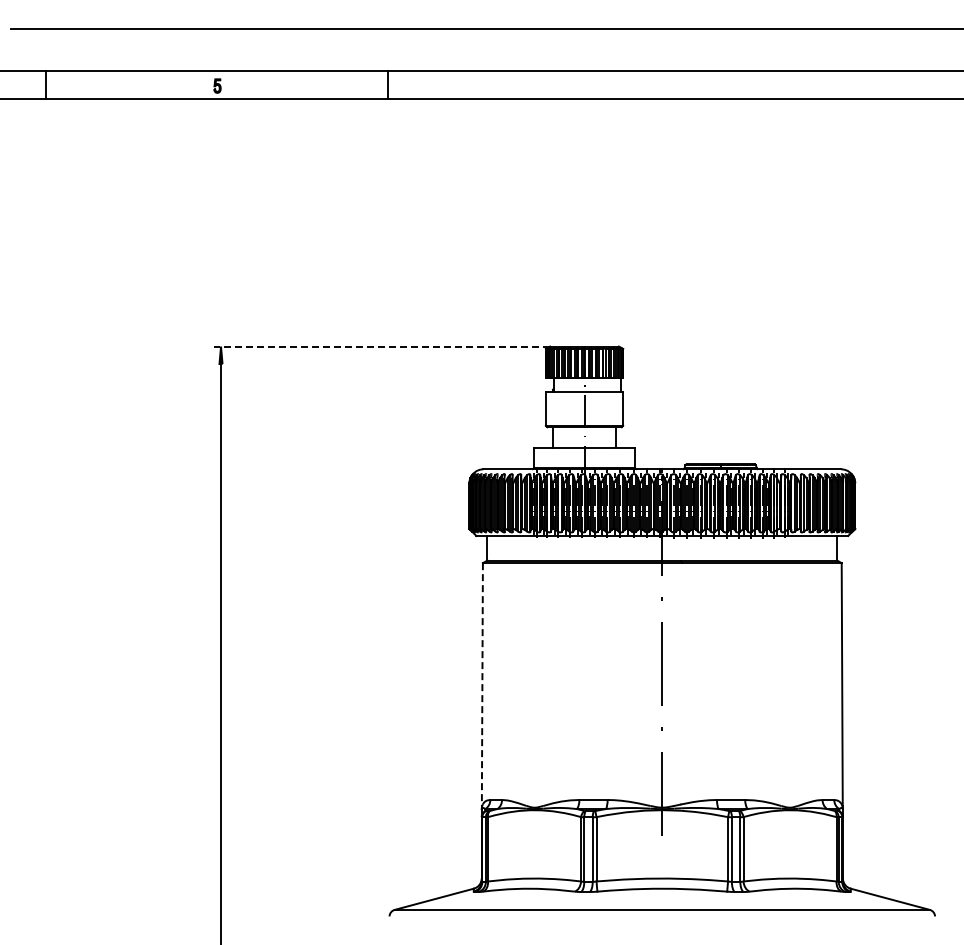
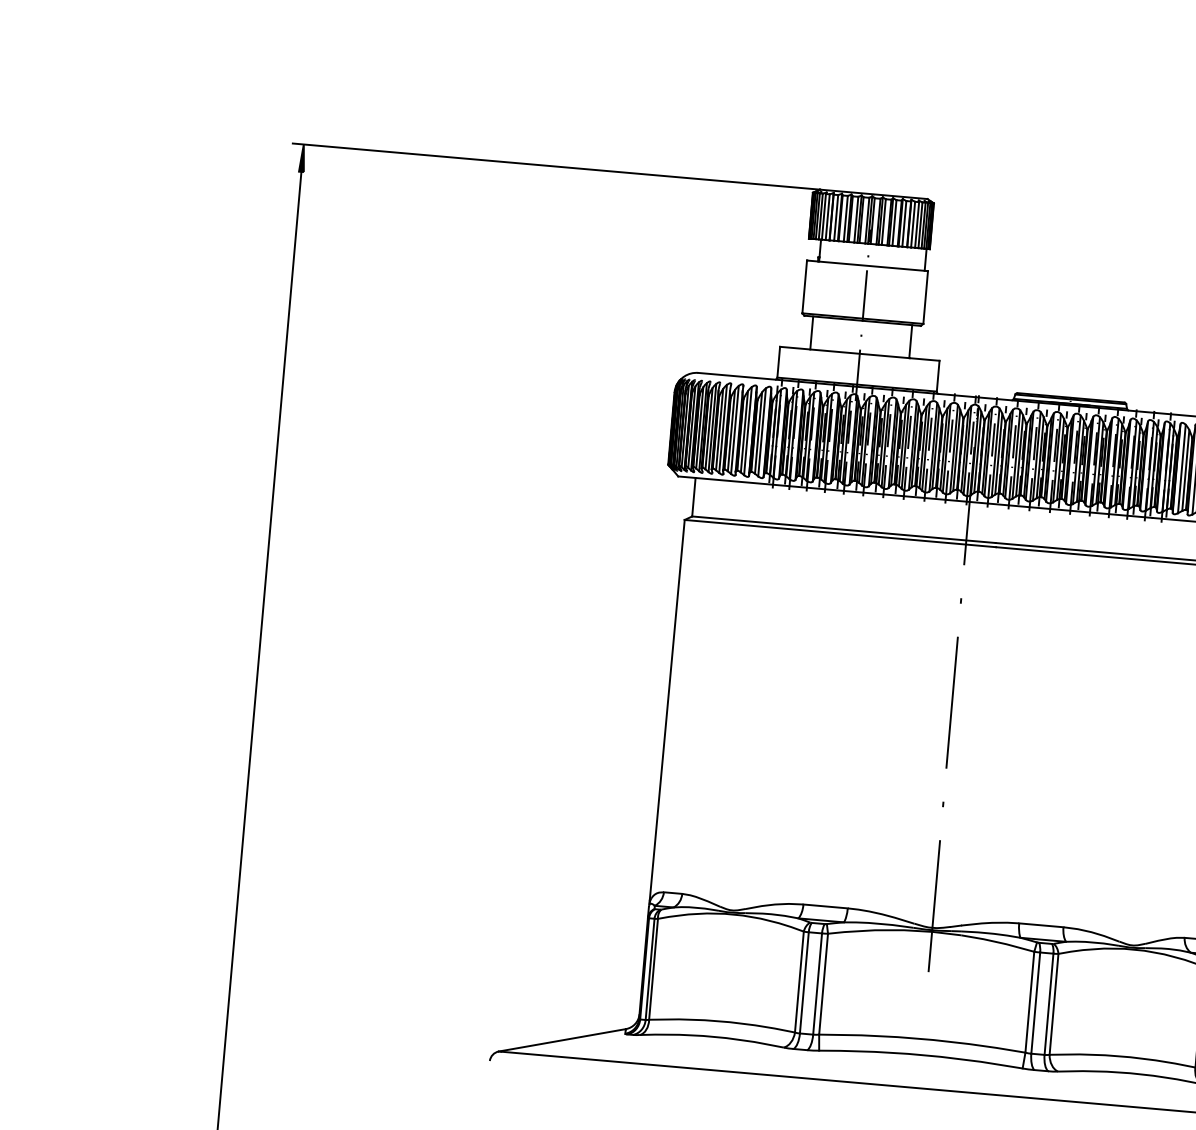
line: (381, 346) -> (555, 166), dashed -> solid
line: (482, 685) -> (667, 711), dashed -> solid

